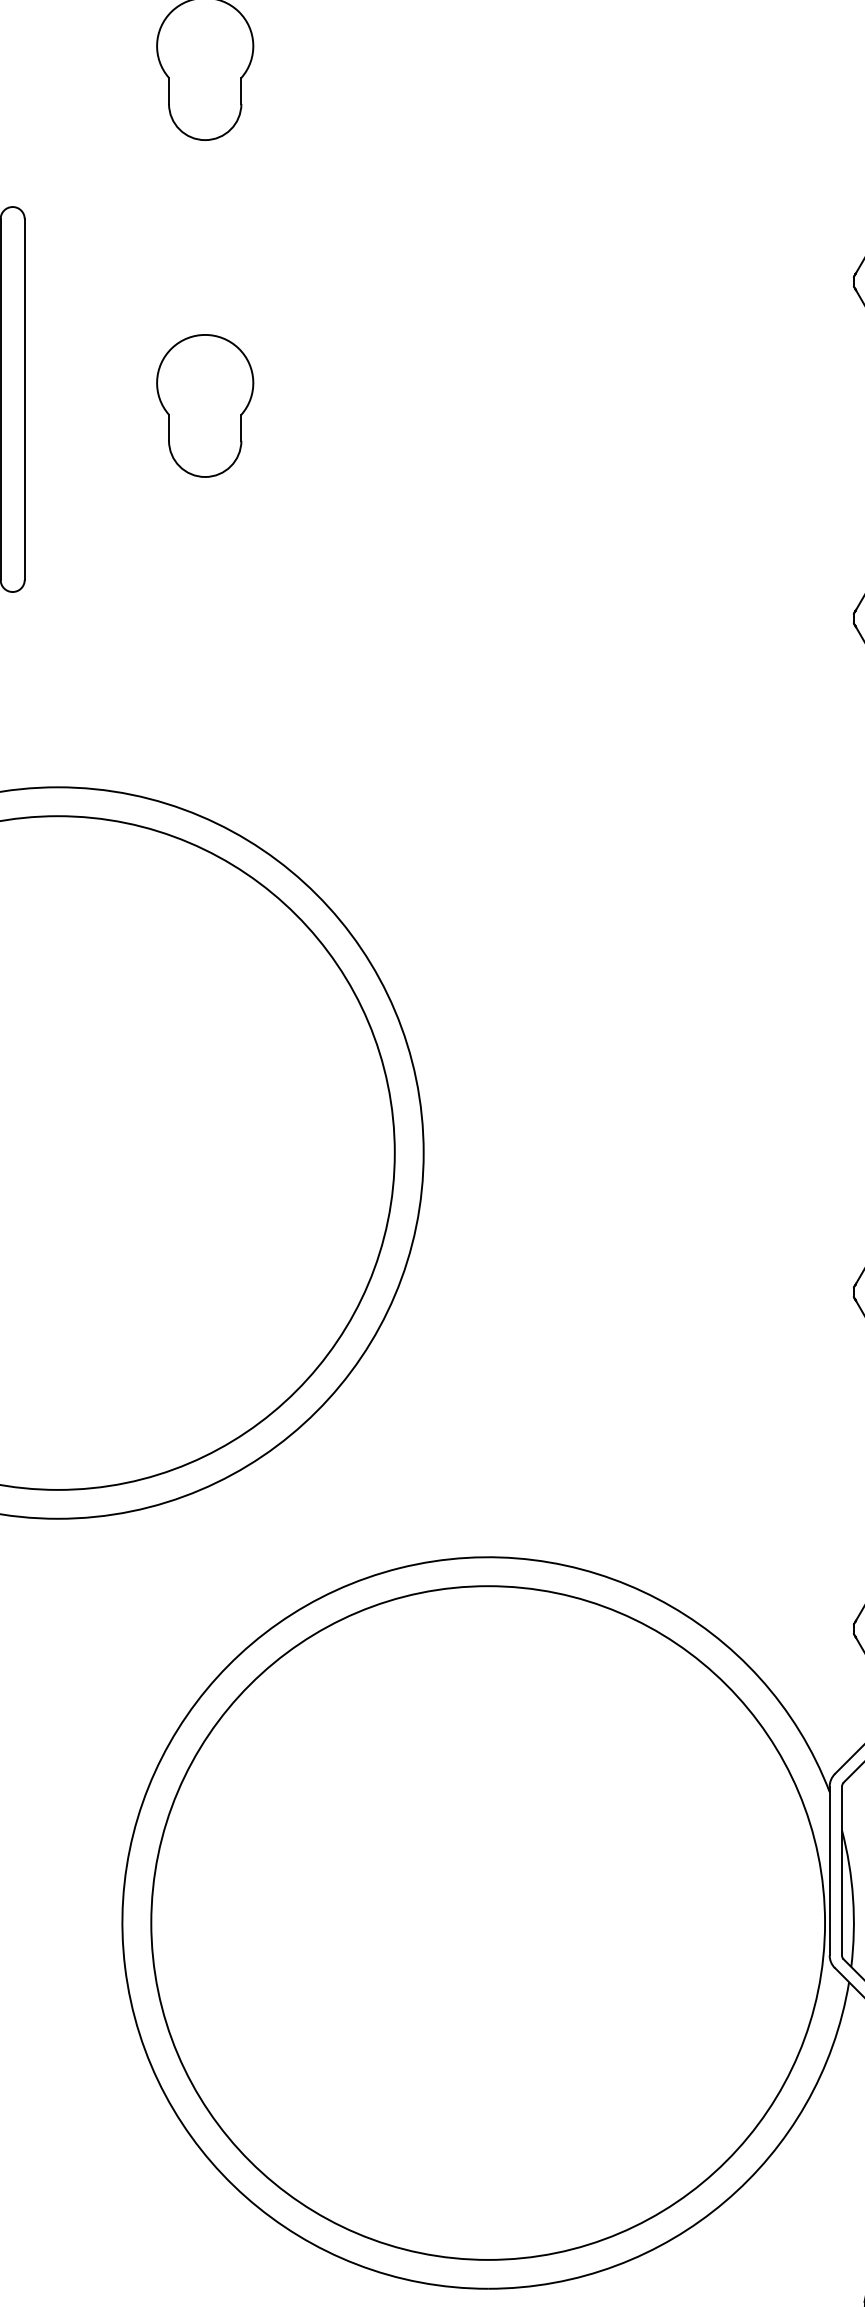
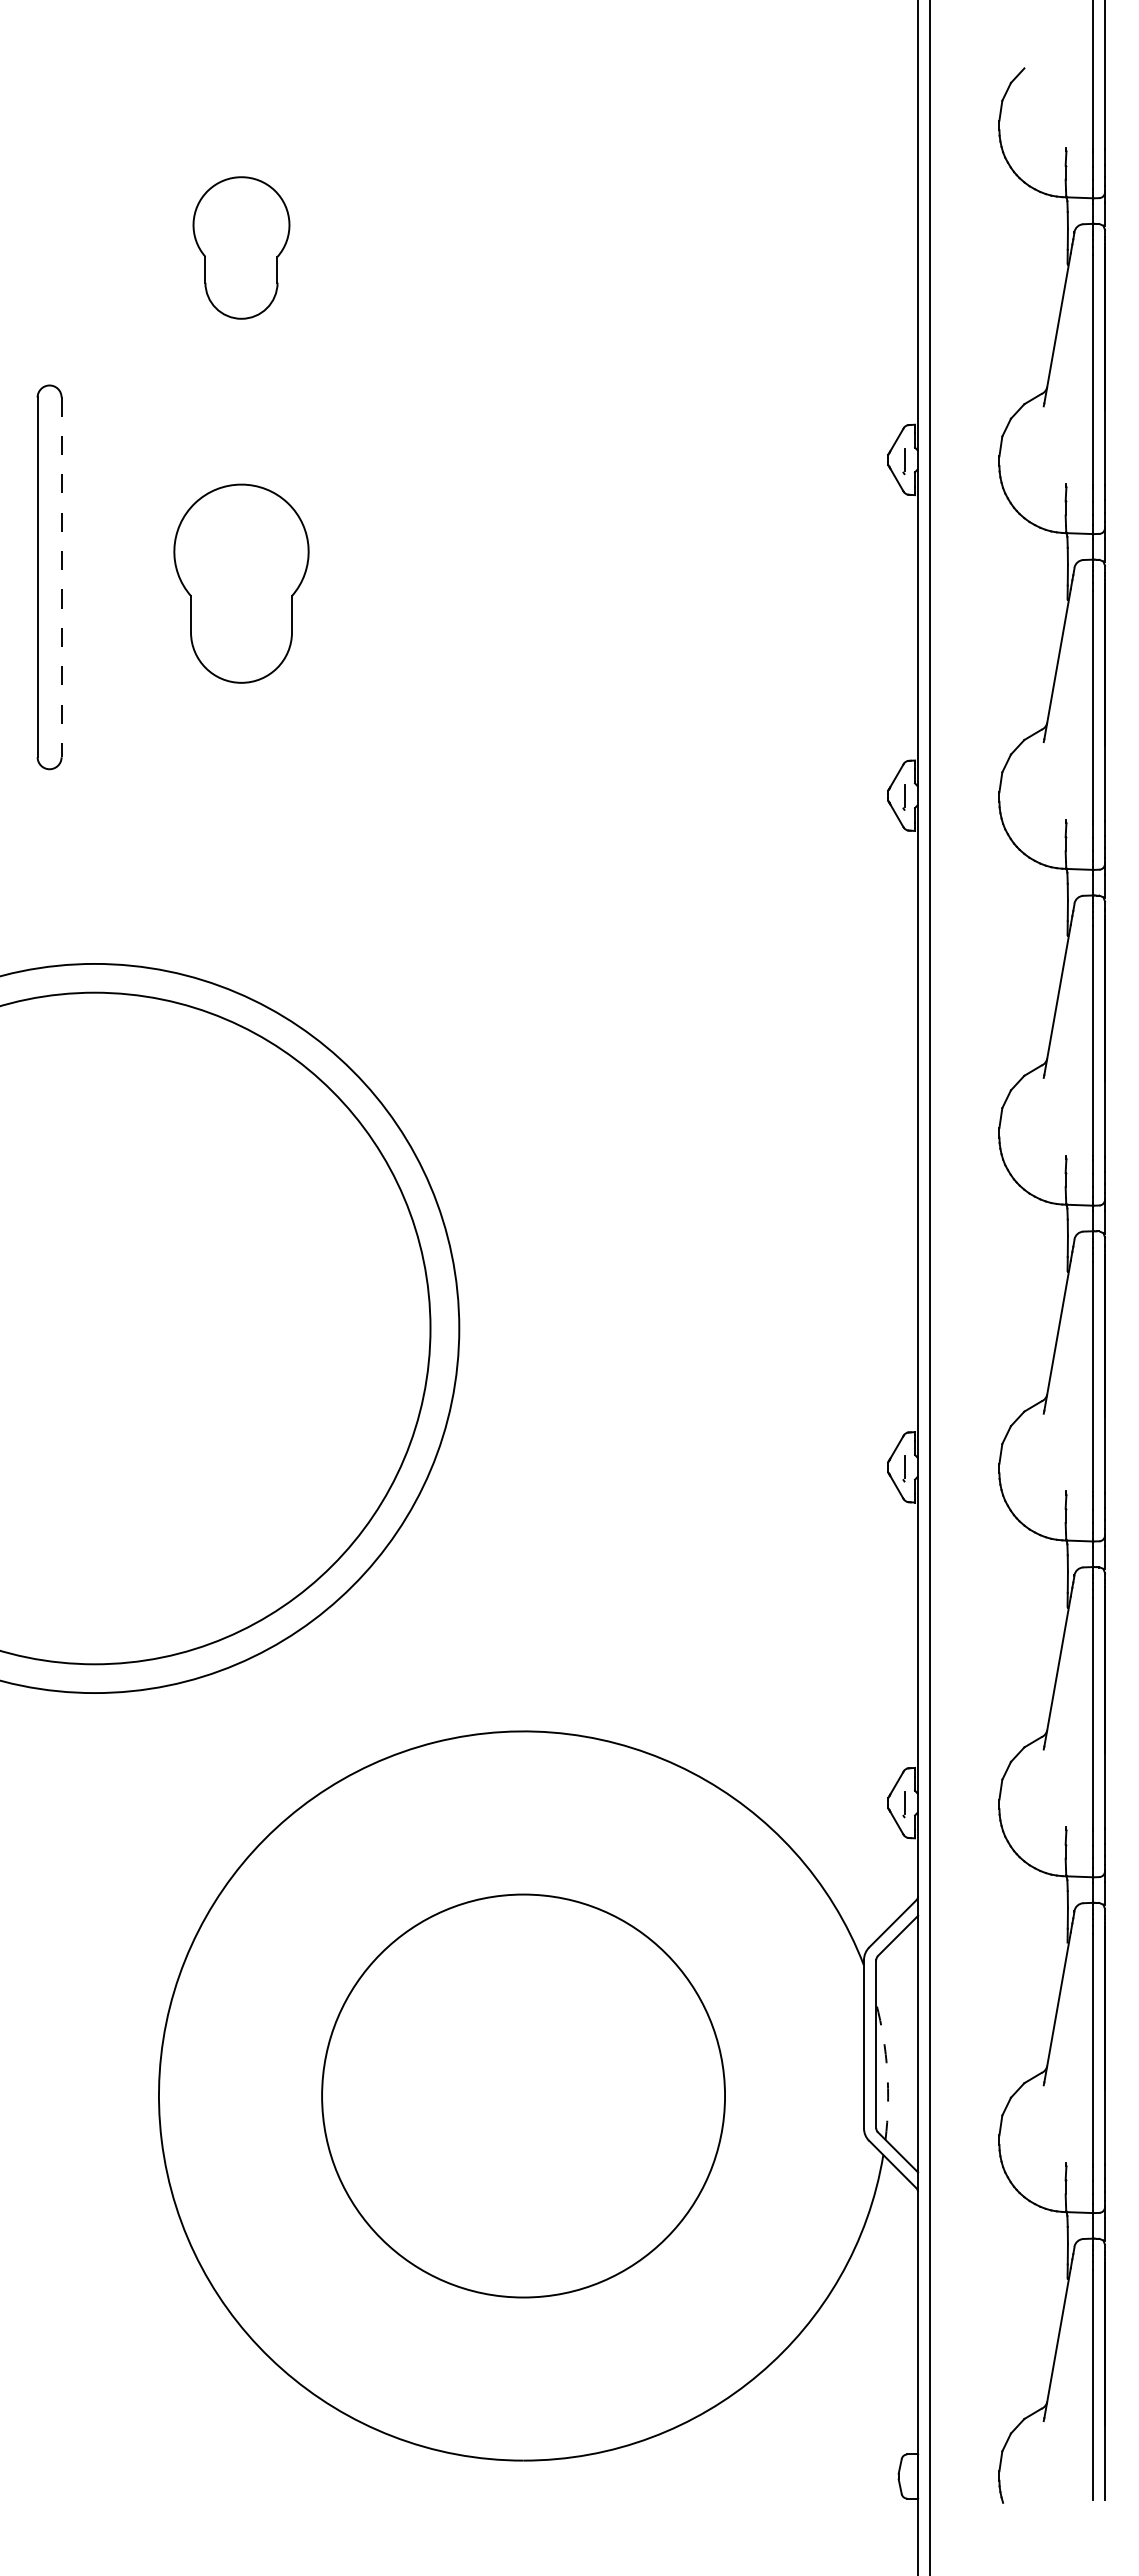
line: (24, 399) -> (61, 577), solid -> dashed
part: (205, 405) -> (241, 583), size x1.4
arc: (853, 1898) -> (887, 2071), solid -> dashed
circle: (488, 1922) -> (523, 2095), size x0.6

